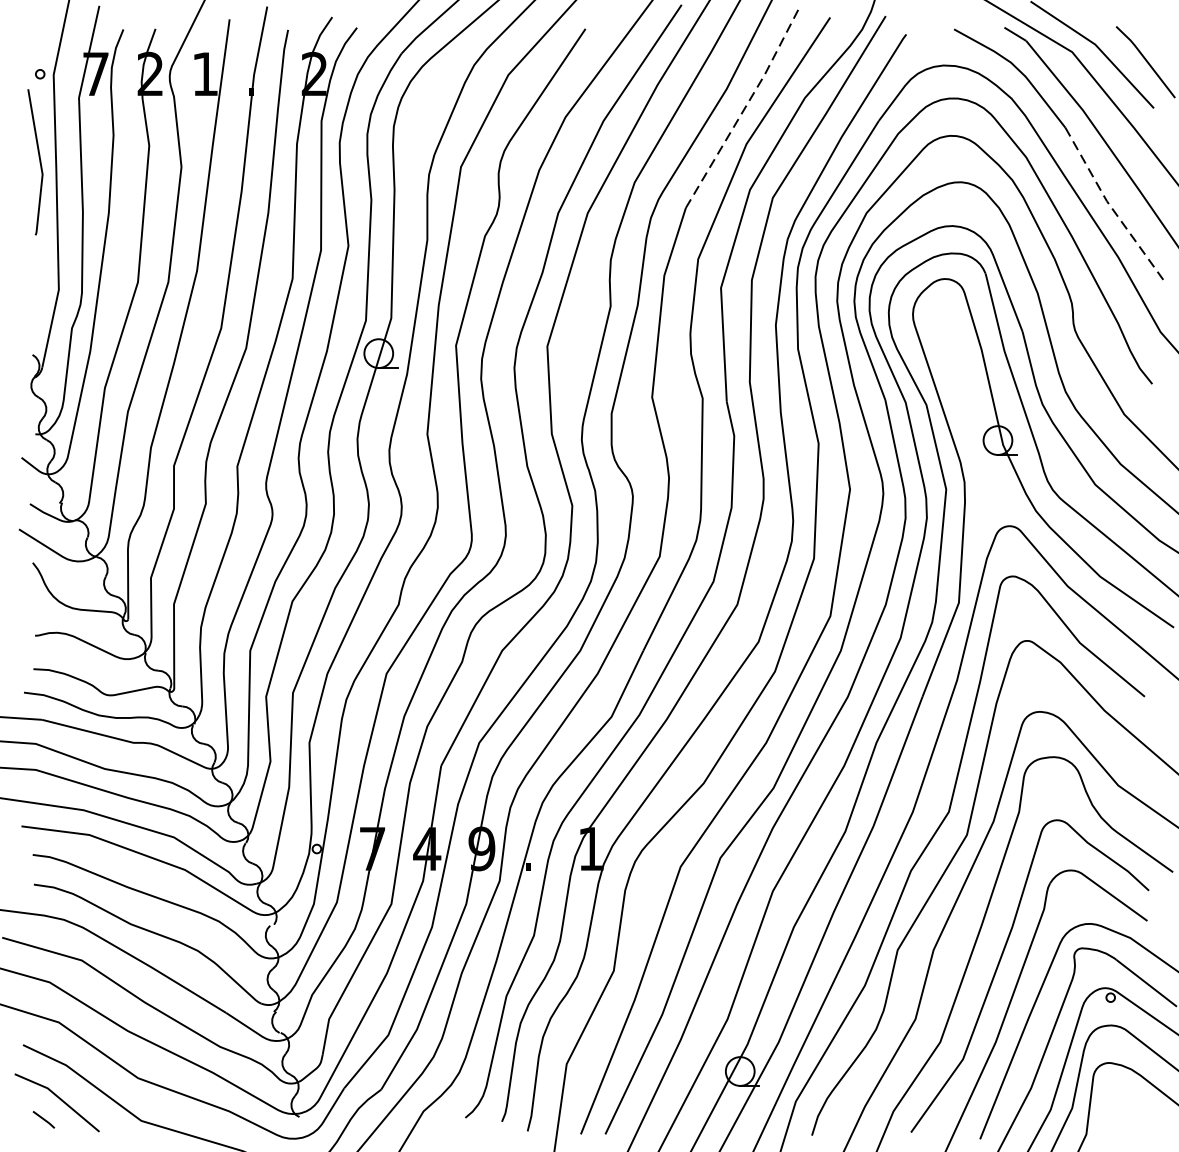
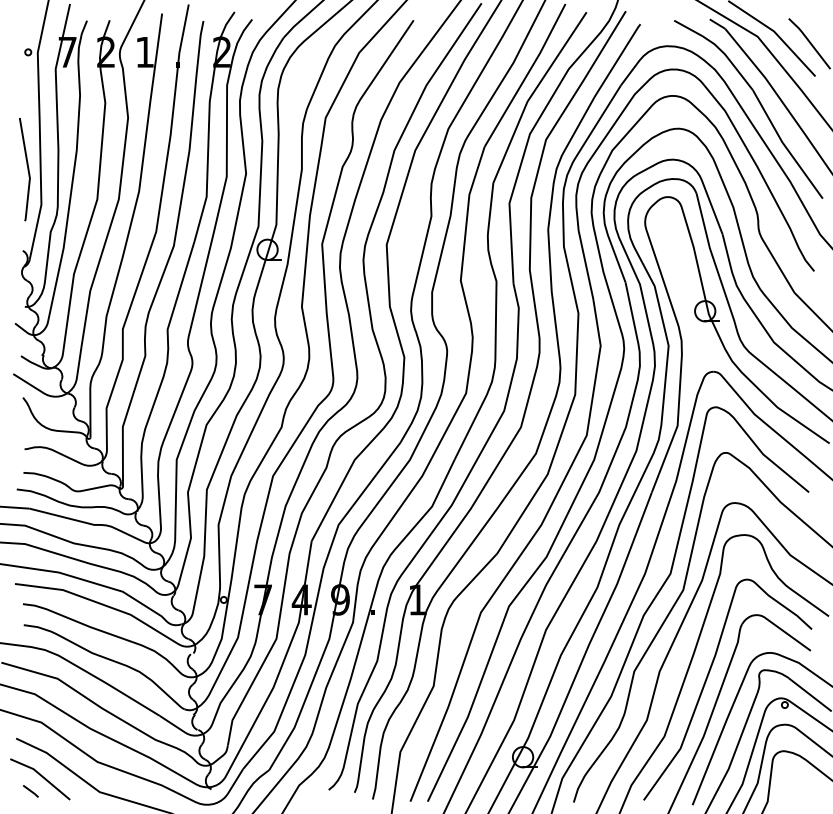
line: (745, 106) -> (526, 75), dashed -> solid
line: (39, 162) -> (27, 169), moved
line: (1111, 207) -> (785, 146), dashed -> solid

